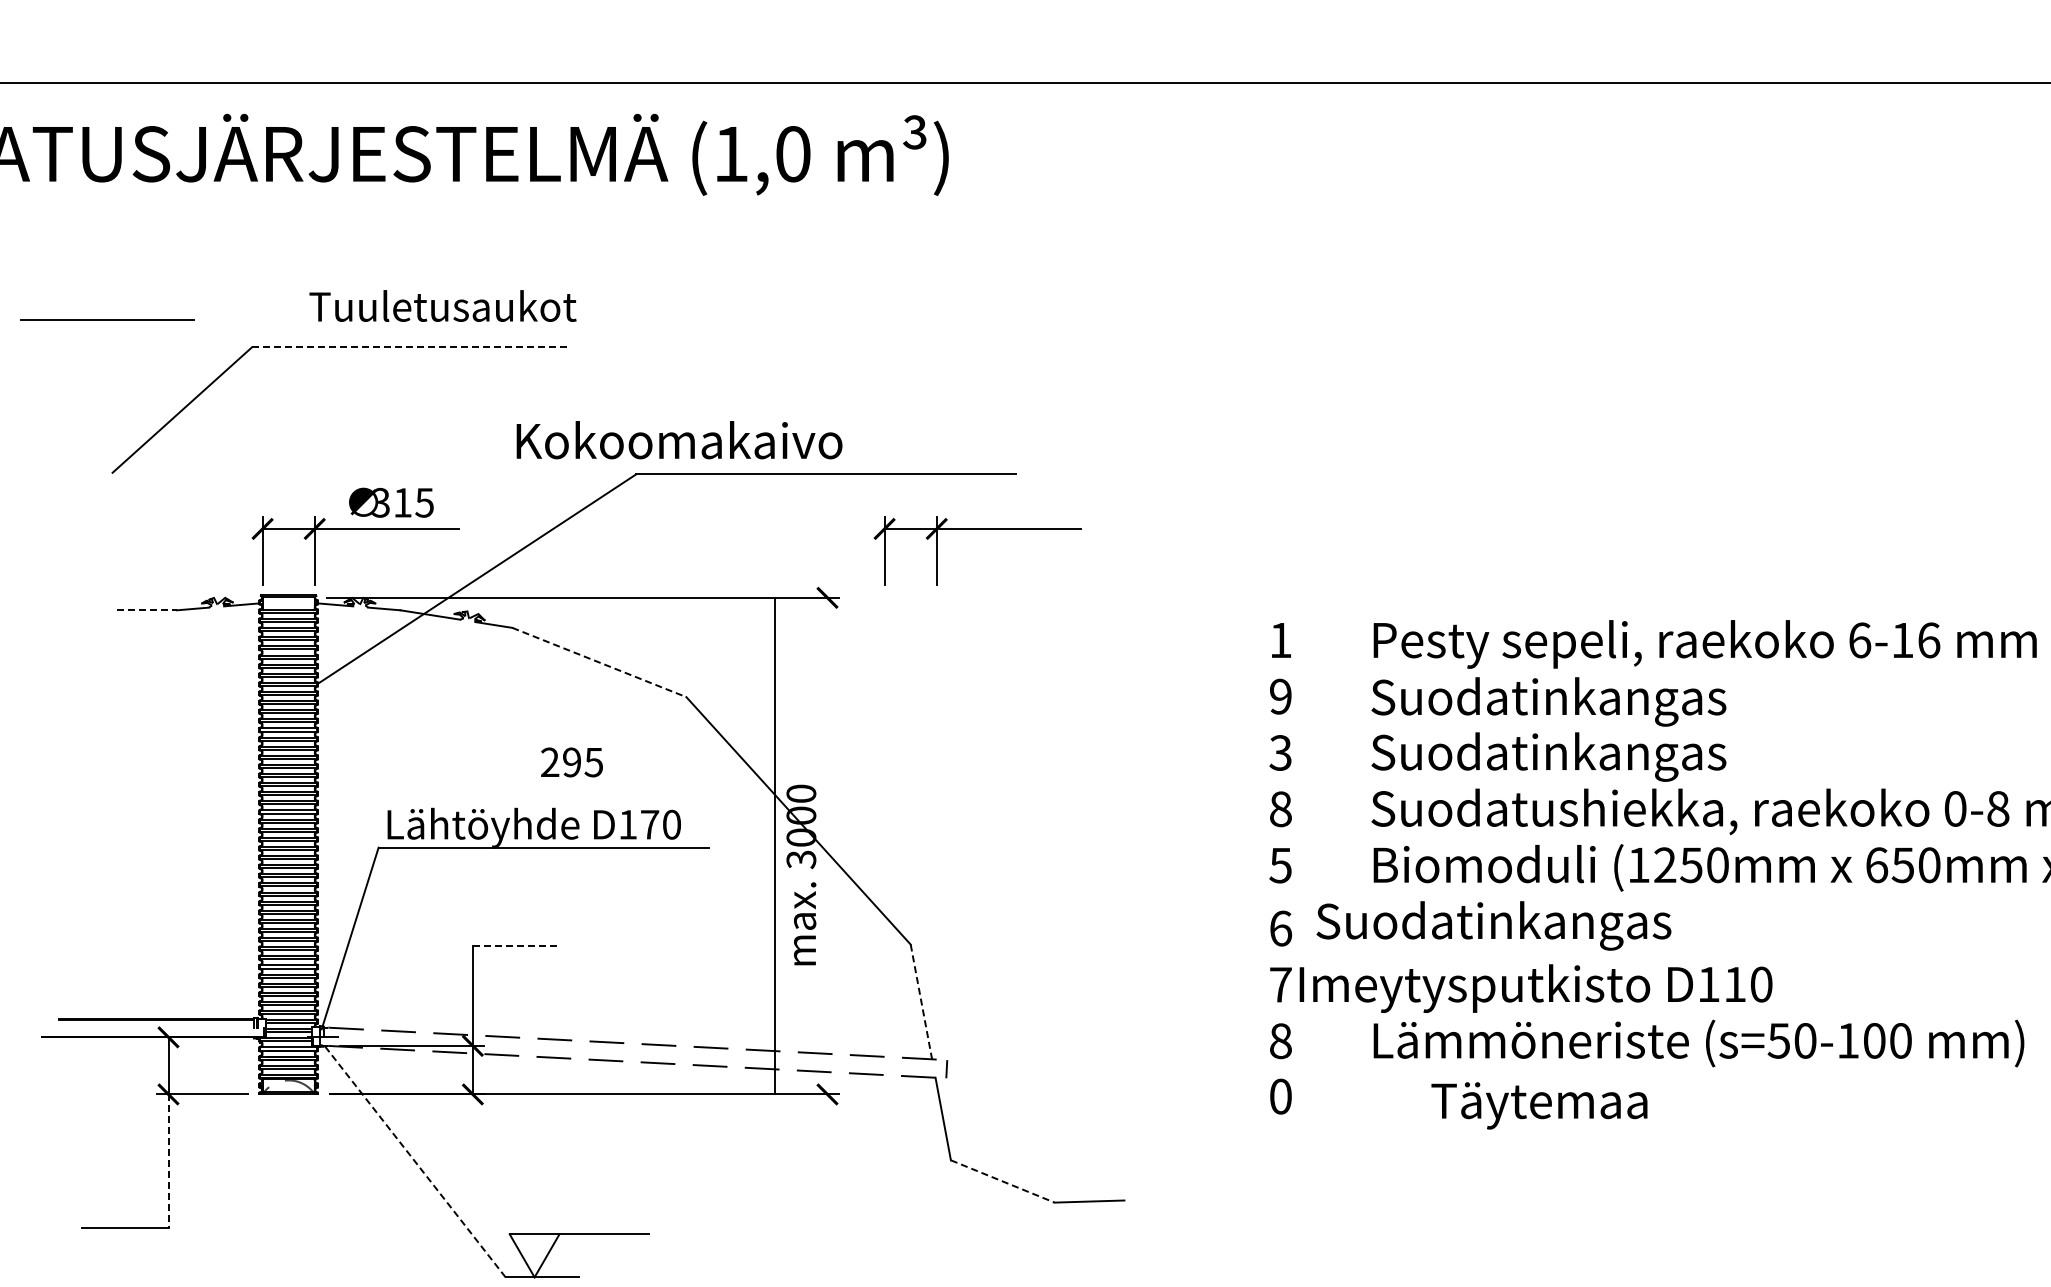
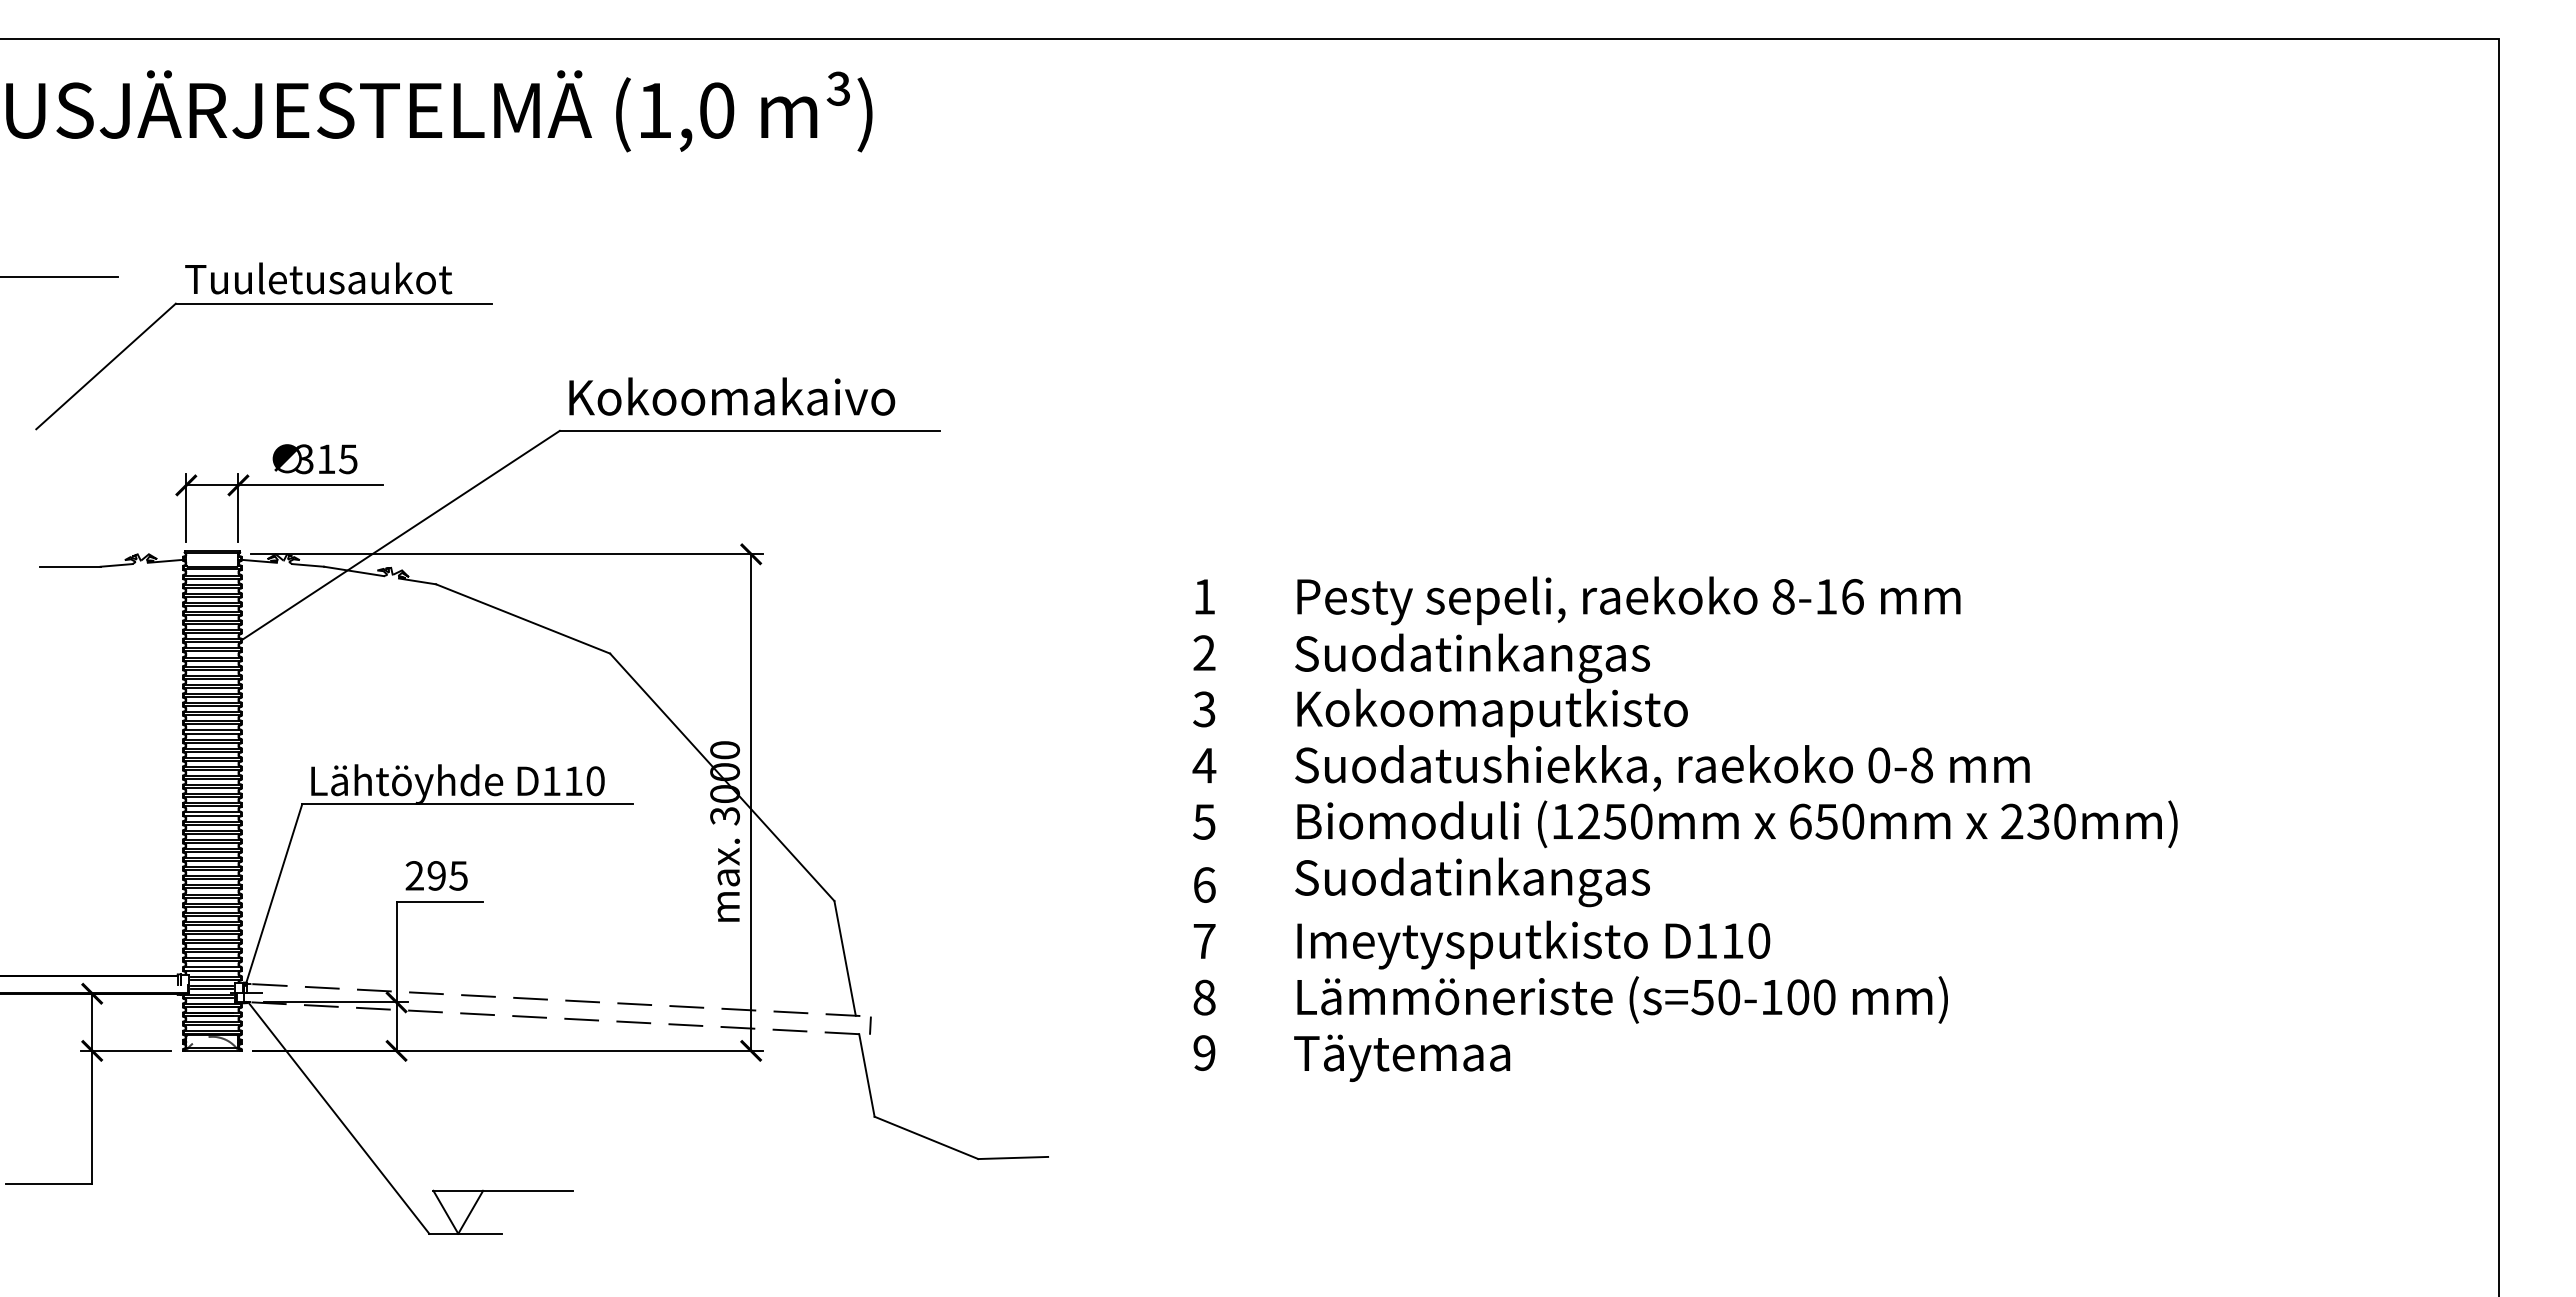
text: (442, 306) -> (318, 278), moved
line: (410, 347) -> (334, 303), dashed -> solid
text: (679, 440) -> (732, 396), moved
part: (977, 529) -> (901, 485), removed
line: (147, 610) -> (71, 566), dashed -> solid
text: (1859, 640) -> (1783, 596), 6-16 -> 8-16
line: (599, 662) -> (523, 618), dashed -> solid
text: (1280, 697) -> (1204, 653), 9 -> 2
text: (1567, 757) -> (1491, 713), Suodatinkangas -> Kokoomaputkisto
text: (571, 762) -> (436, 875), moved
text: (1280, 809) -> (1204, 765), 8 -> 4
text: (649, 824) -> (573, 780), D170 -> D110
line: (775, 846) -> (751, 802), moved
text: (1493, 926) -> (1472, 882), moved
line: (516, 945) -> (440, 901), dashed -> solid
text: (1535, 988) -> (1533, 944), moved
line: (921, 1002) -> (845, 958), dashed -> solid
text: (1280, 1097) -> (1204, 1053), 0 -> 9
text: (1539, 1105) -> (1402, 1057), moved
line: (168, 1161) -> (92, 1117), dashed -> solid
line: (414, 1162) -> (338, 1118), dashed -> solid
line: (1002, 1181) -> (926, 1137), dashed -> solid

